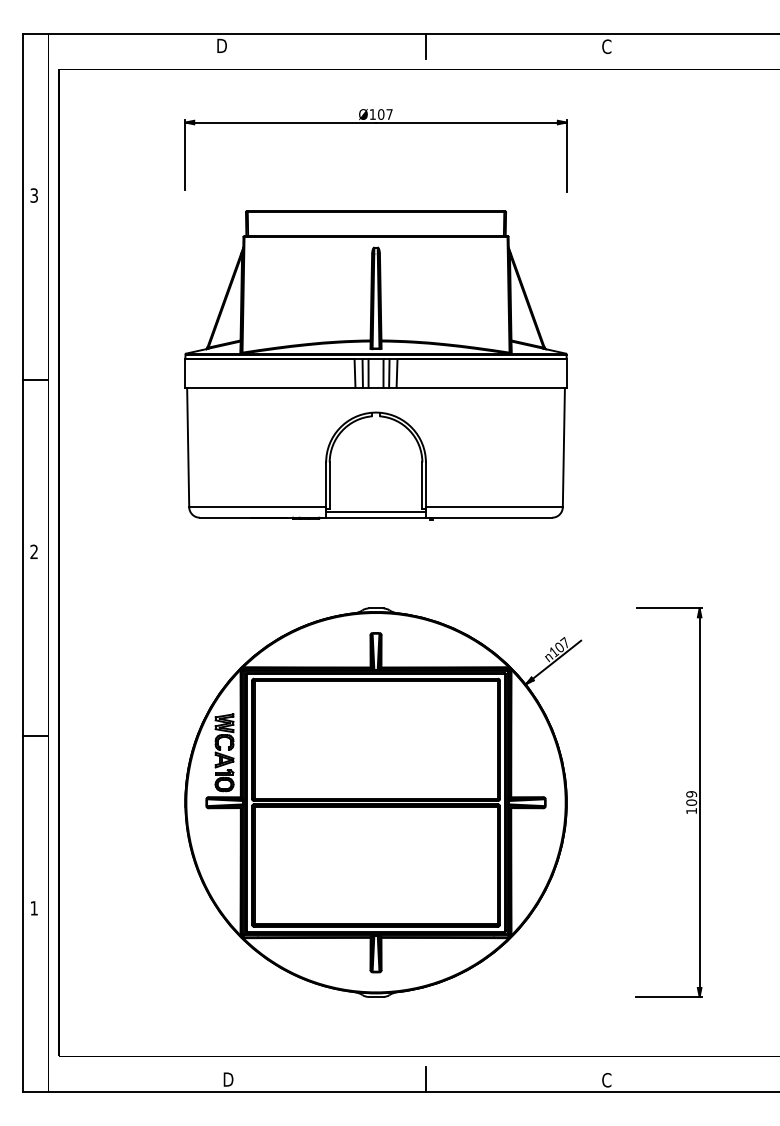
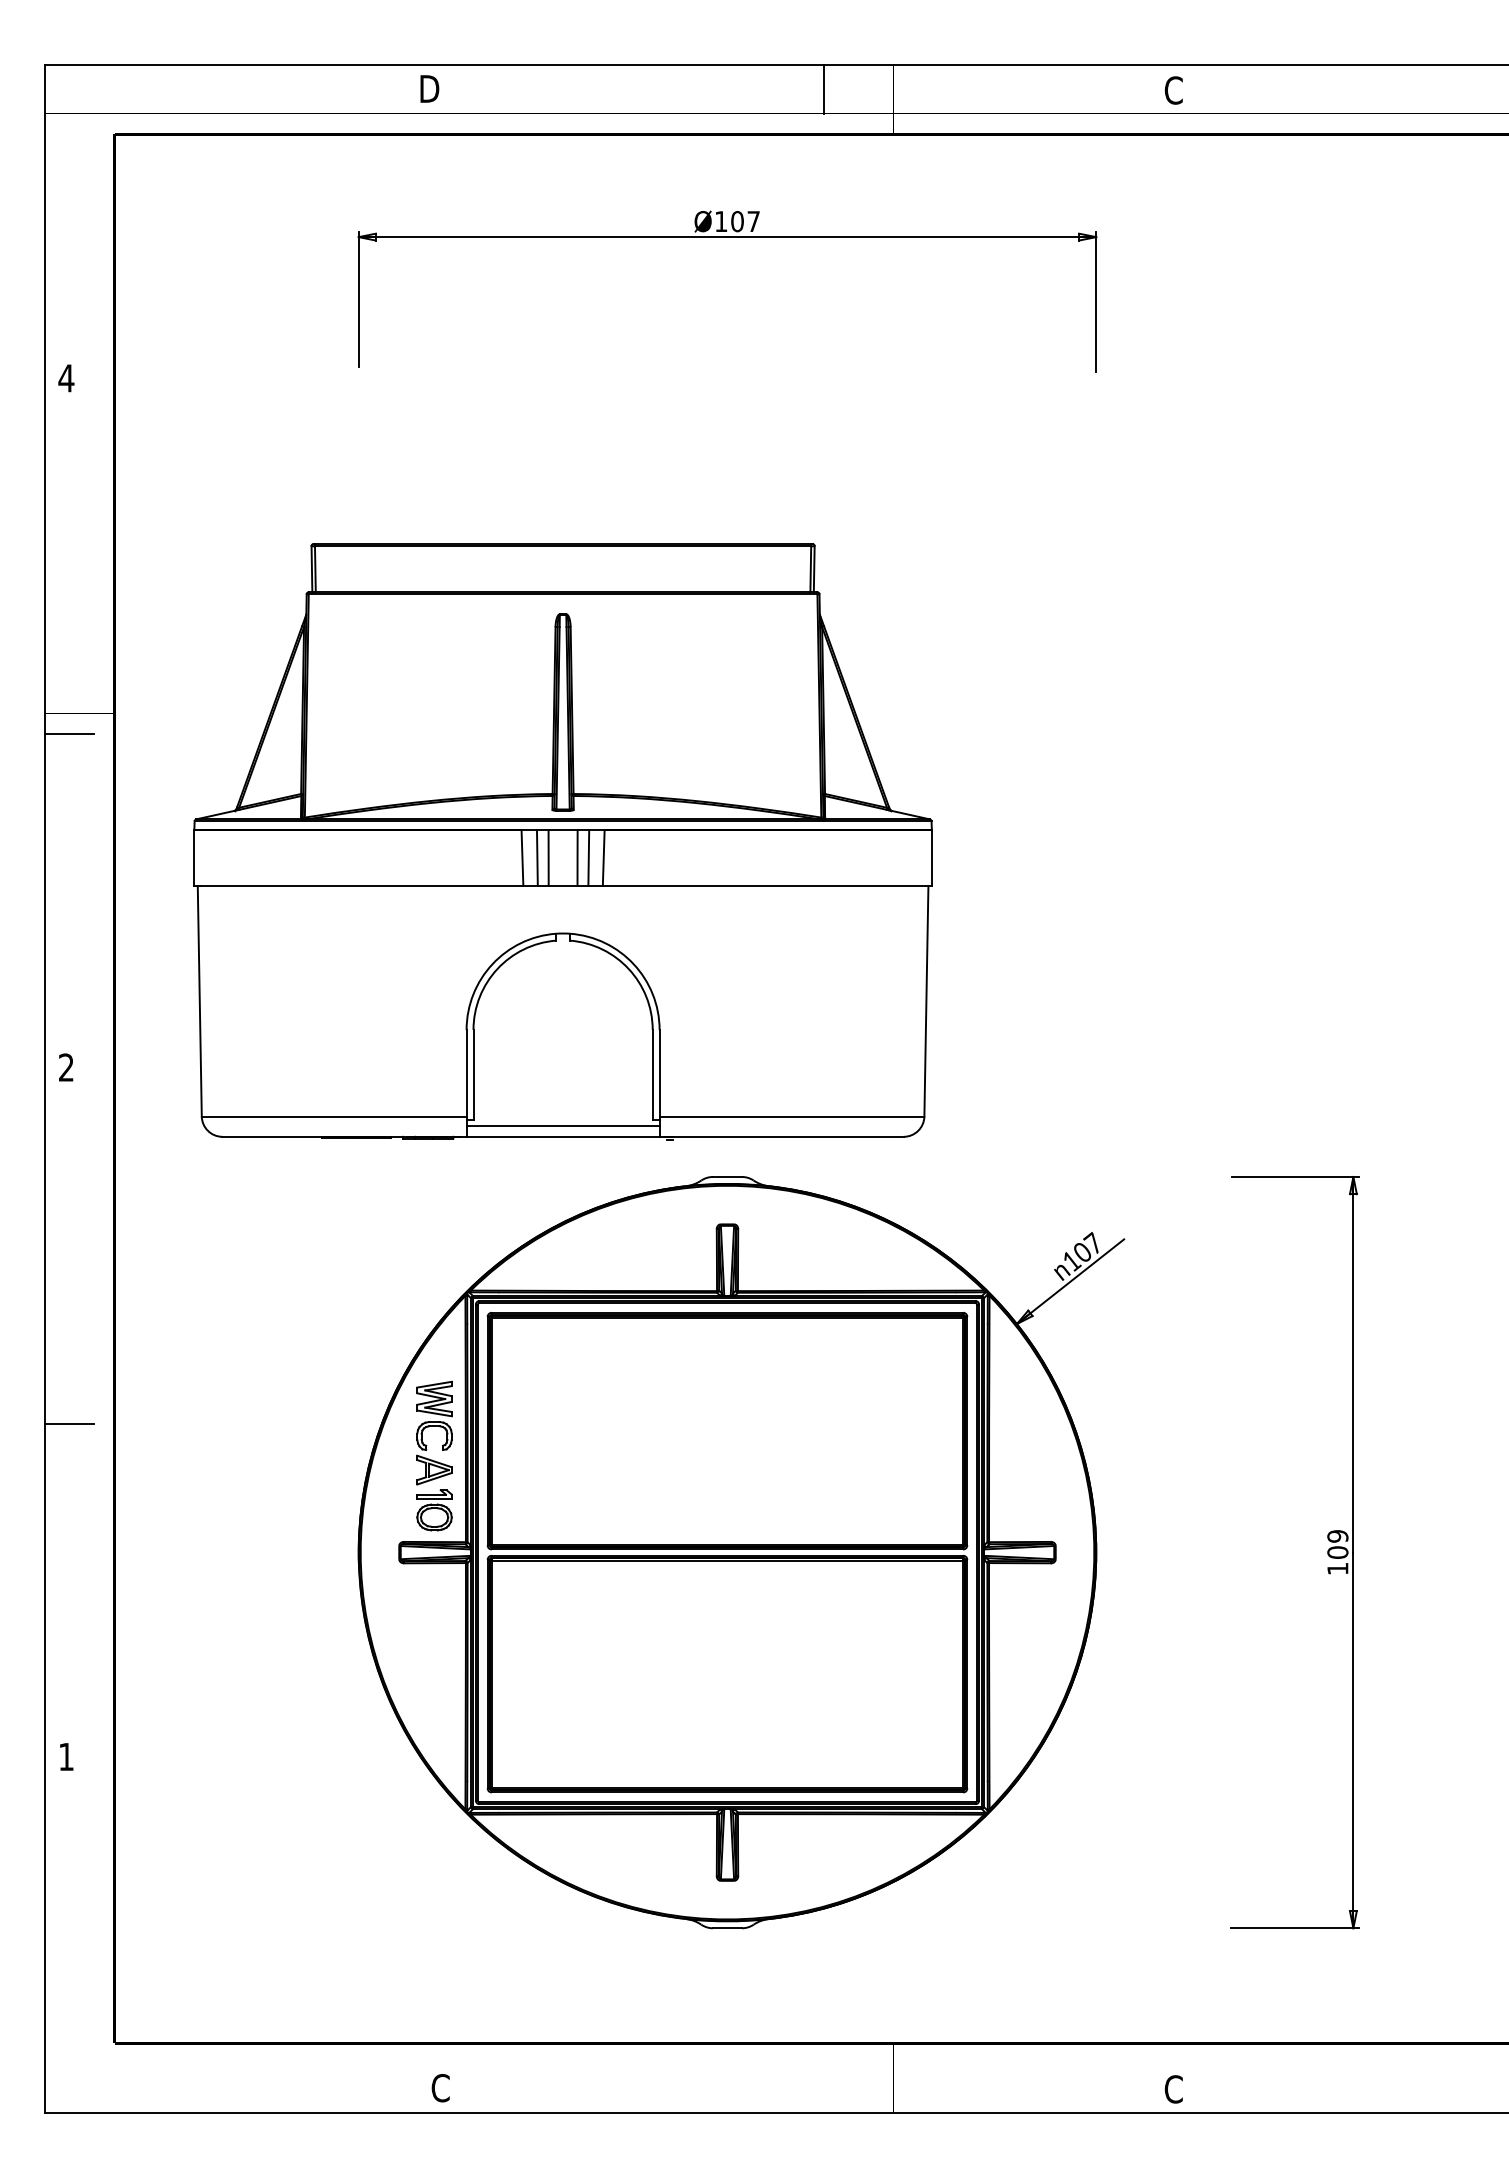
text: (34, 195) -> (66, 378), 3 -> 4
part: (375, 365) -> (562, 842), moved
text: (228, 1079) -> (442, 2087), D -> C
line: (426, 1079) -> (825, 2087), removed

